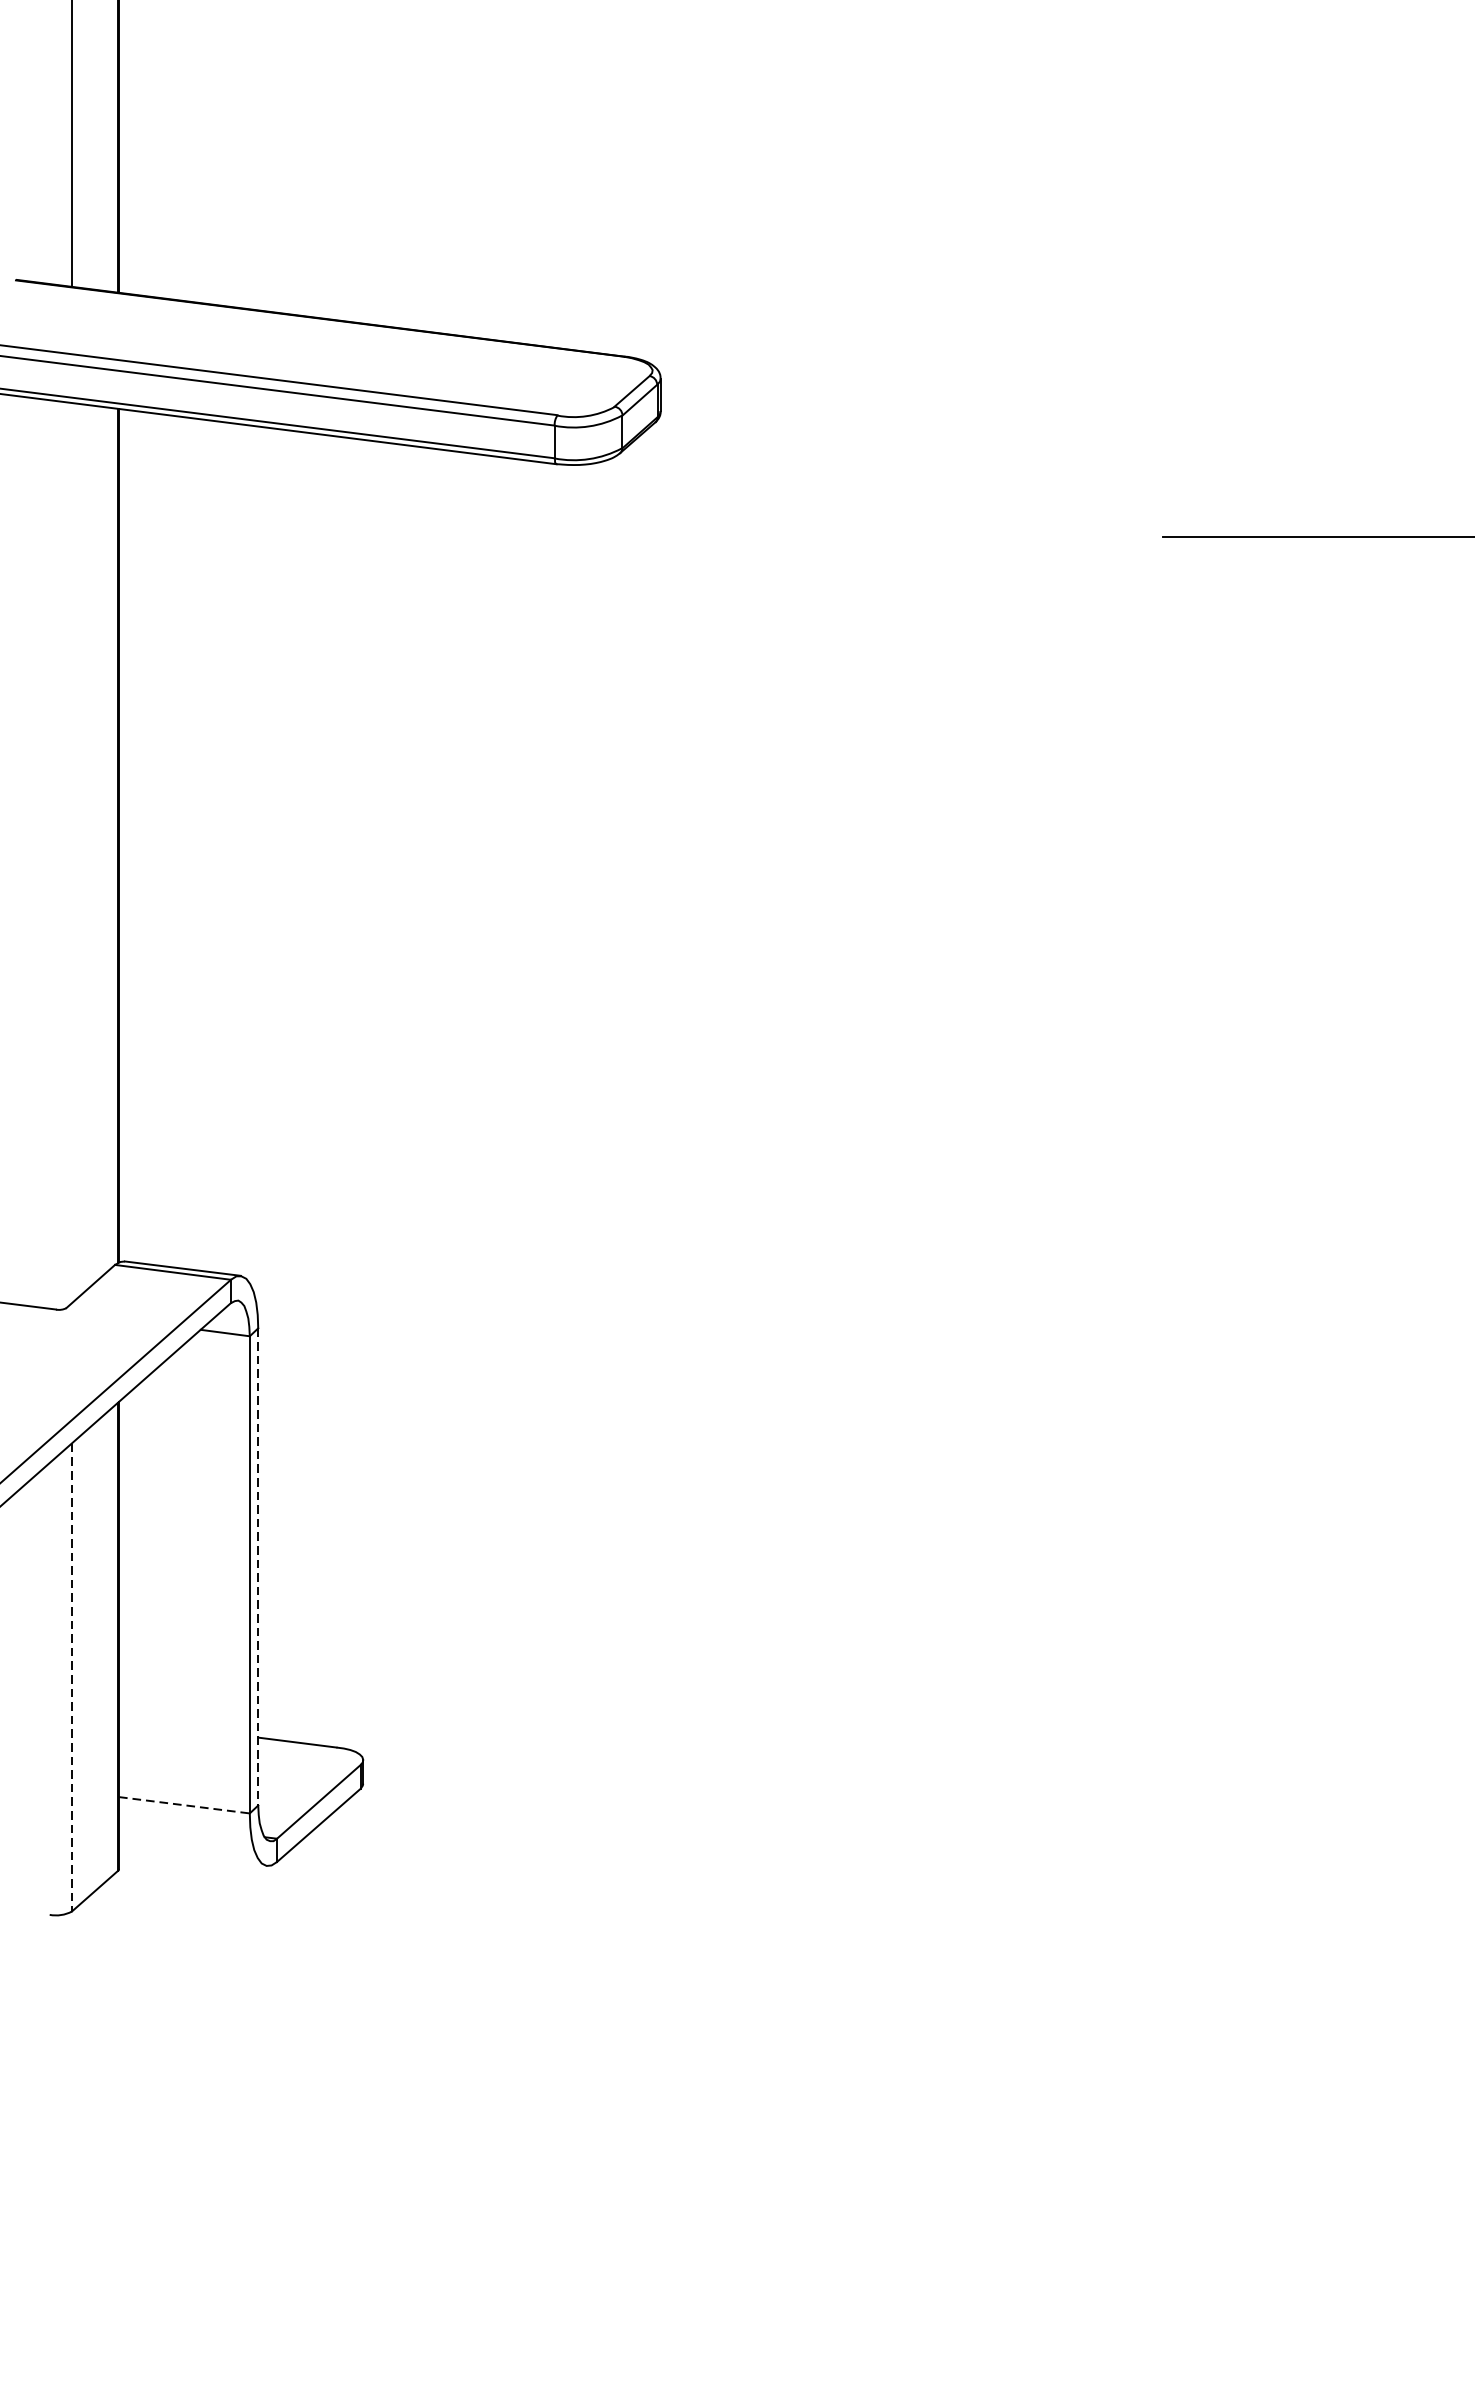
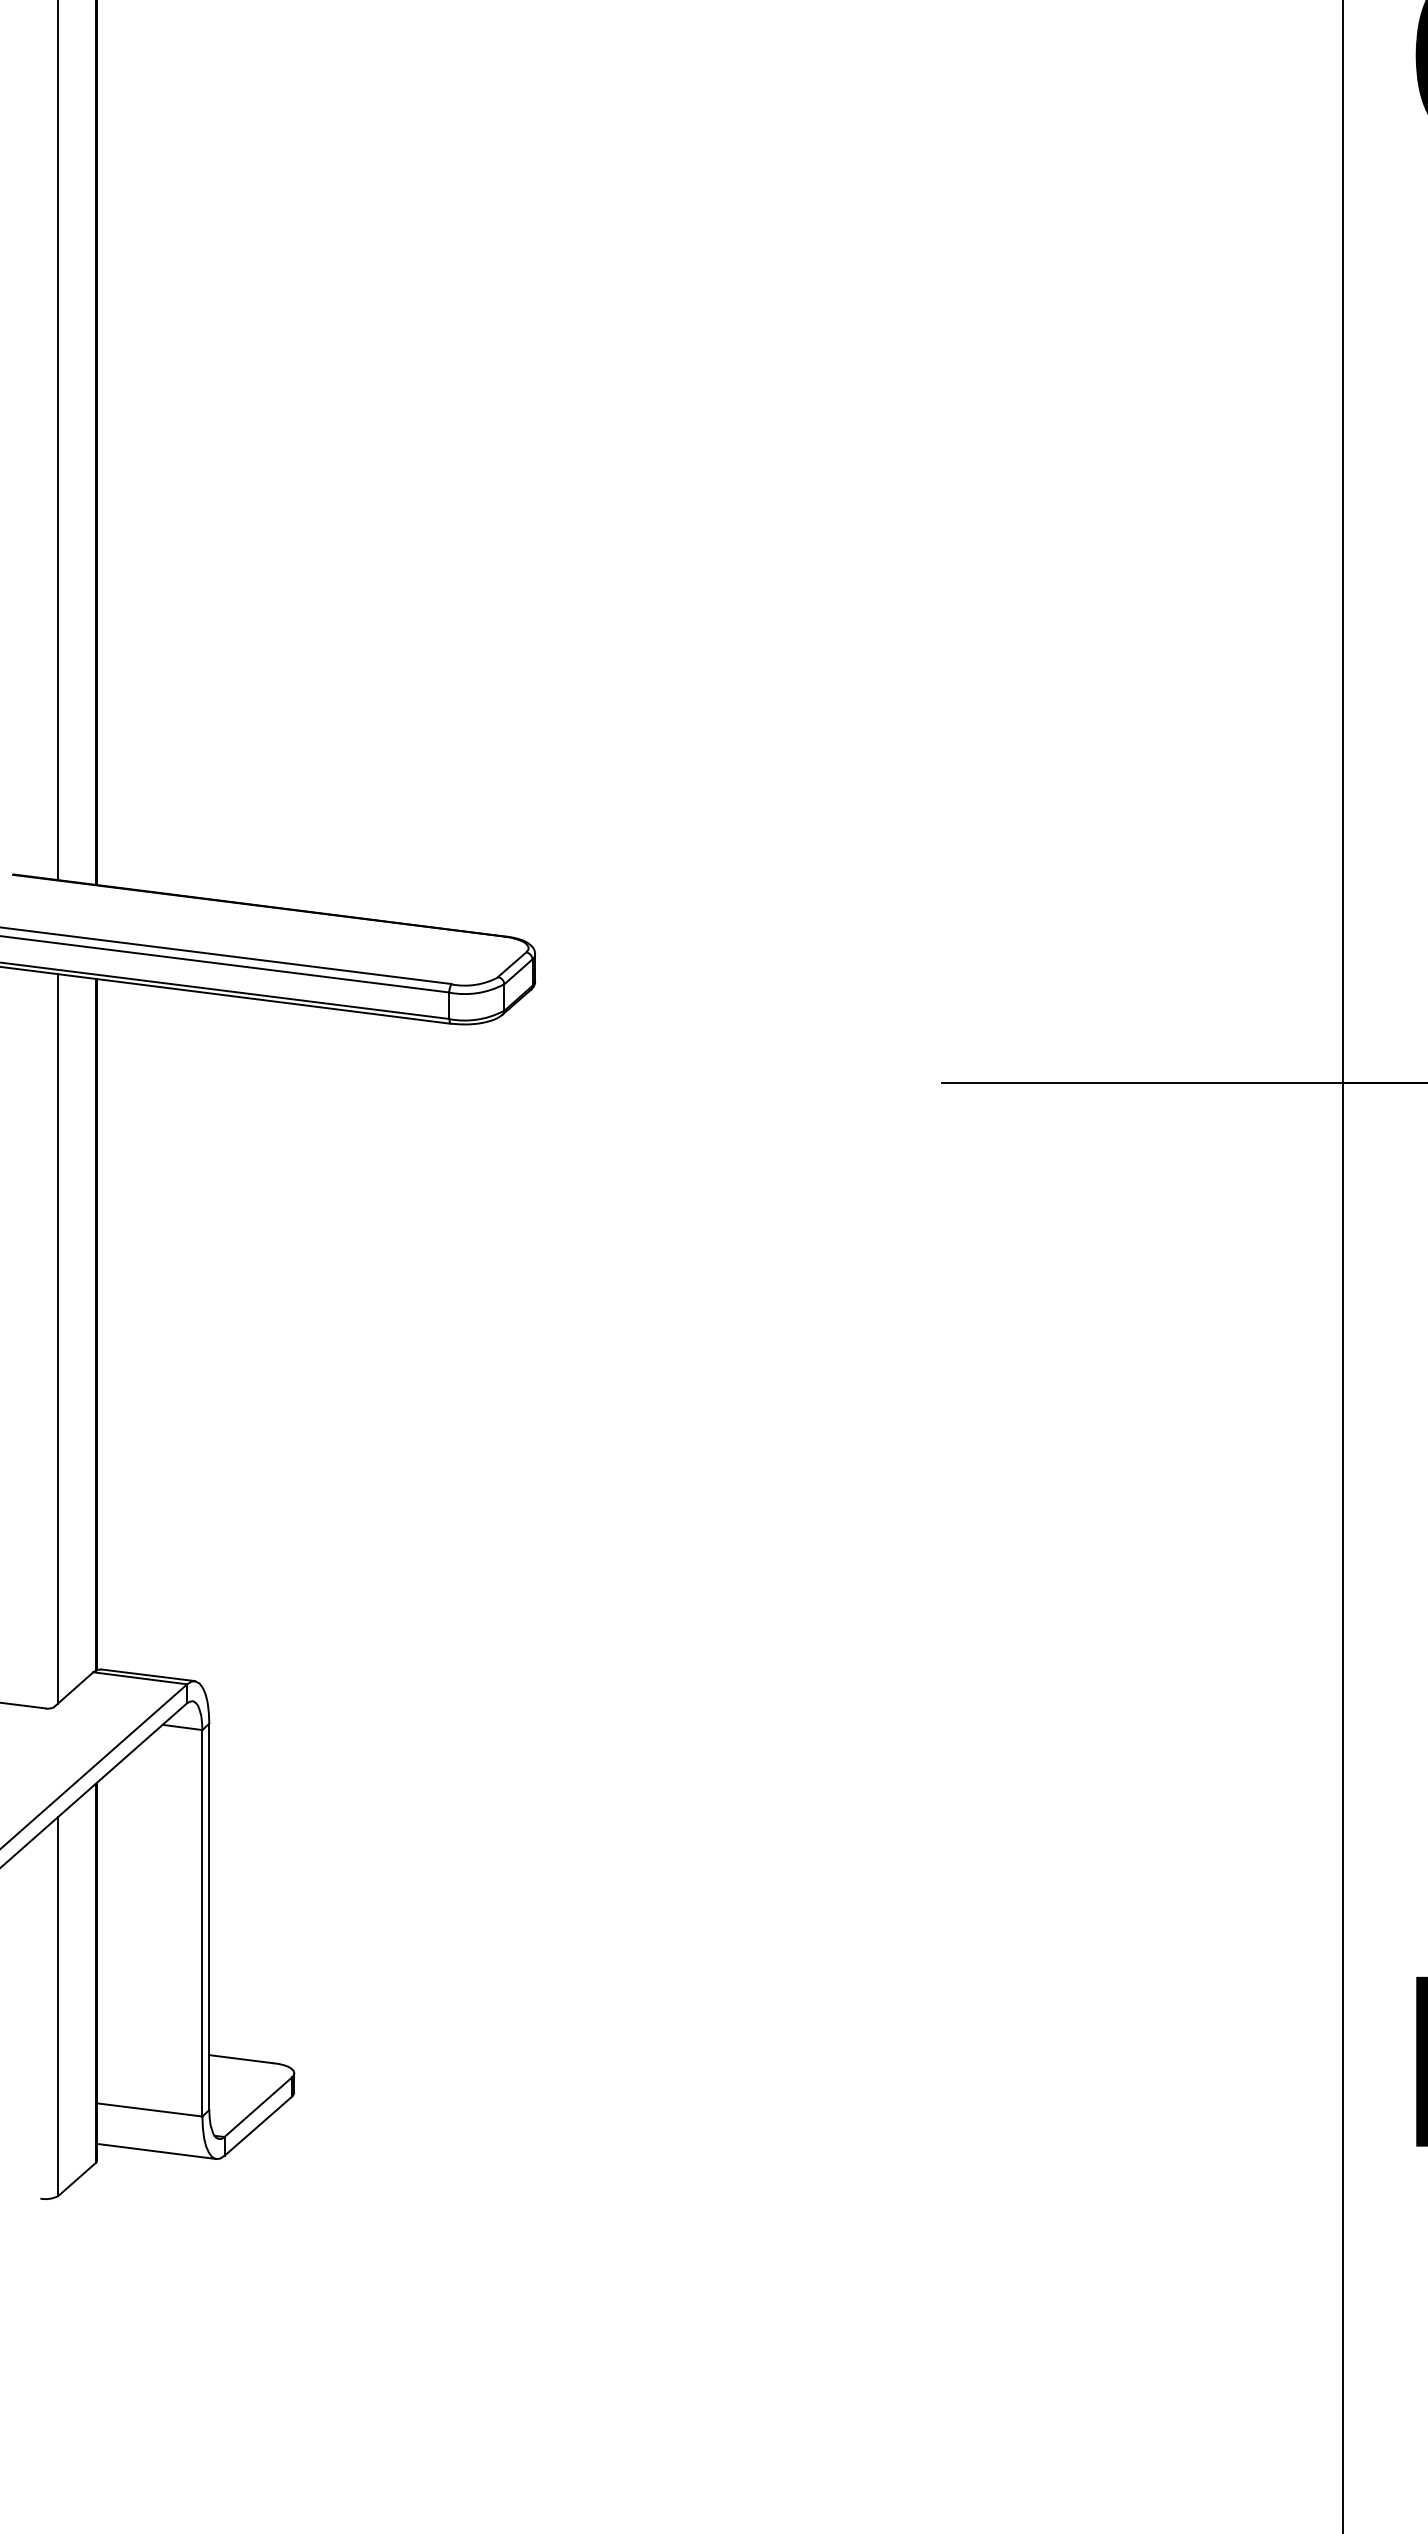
line: (72, 852) -> (58, 1338), added
line: (258, 1567) -> (209, 1917), dashed -> solid
line: (72, 1678) -> (58, 2007), dashed -> solid
line: (184, 1804) -> (149, 2109), dashed -> solid
line: (193, 1856) -> (156, 2151), added

